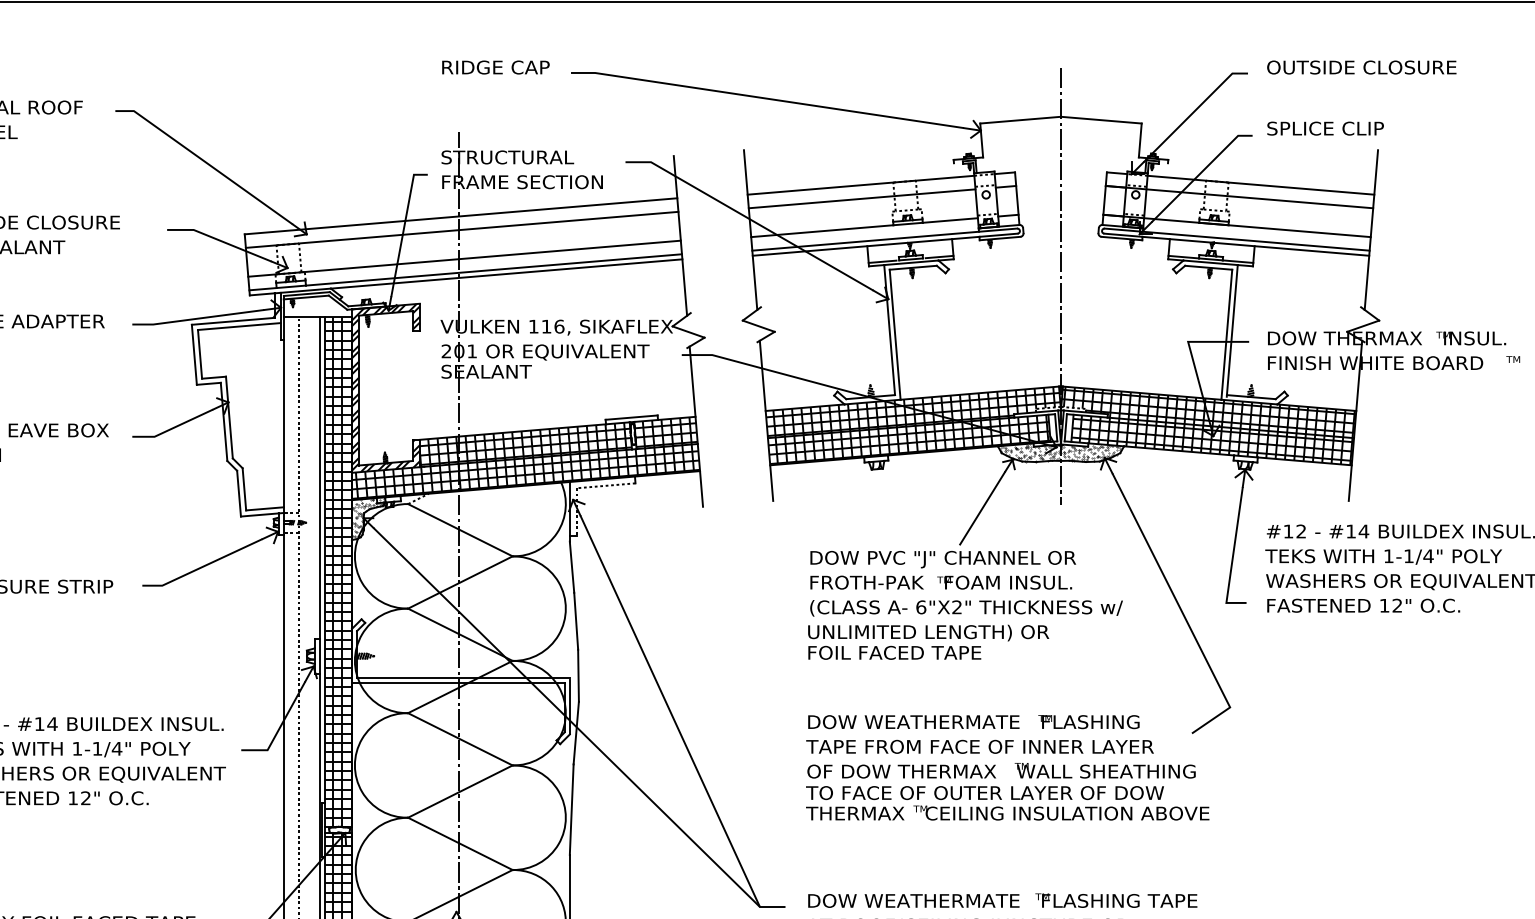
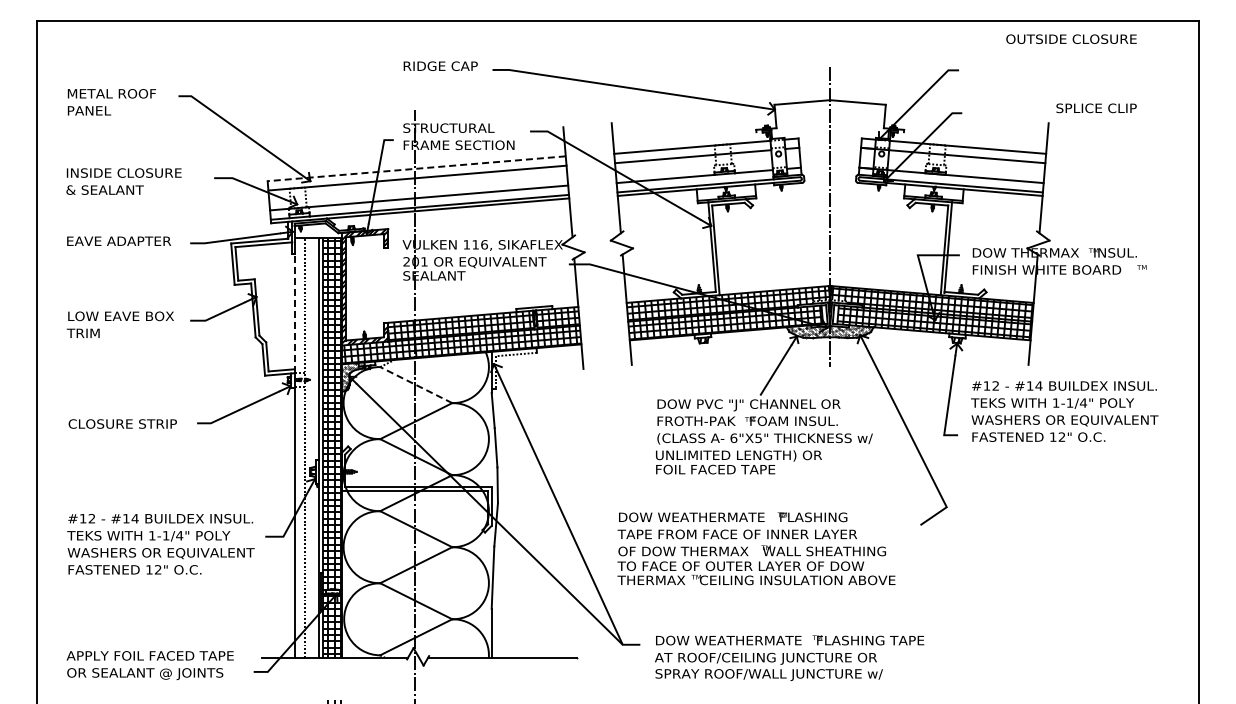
text: (1361, 66) -> (1071, 38), moved
text: (1325, 128) -> (1096, 108), moved
line: (460, 215) -> (416, 168), solid -> dashed
line: (283, 426) -> (294, 313), solid -> dashed
line: (459, 529) -> (415, 384), solid -> dashed
text: (956, 607) -> (758, 438), 6"X2" -> 6"X5"
text: (1007, 767) -> (756, 548), moved

